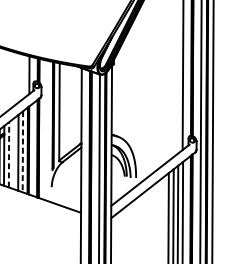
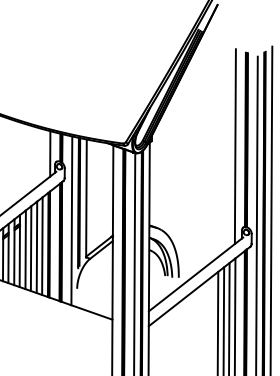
line: (47, 130) -> (71, 220), added
line: (22, 152) -> (42, 246), dashed -> solid
line: (13, 153) -> (30, 248), added
line: (8, 154) -> (25, 249), dashed -> solid

